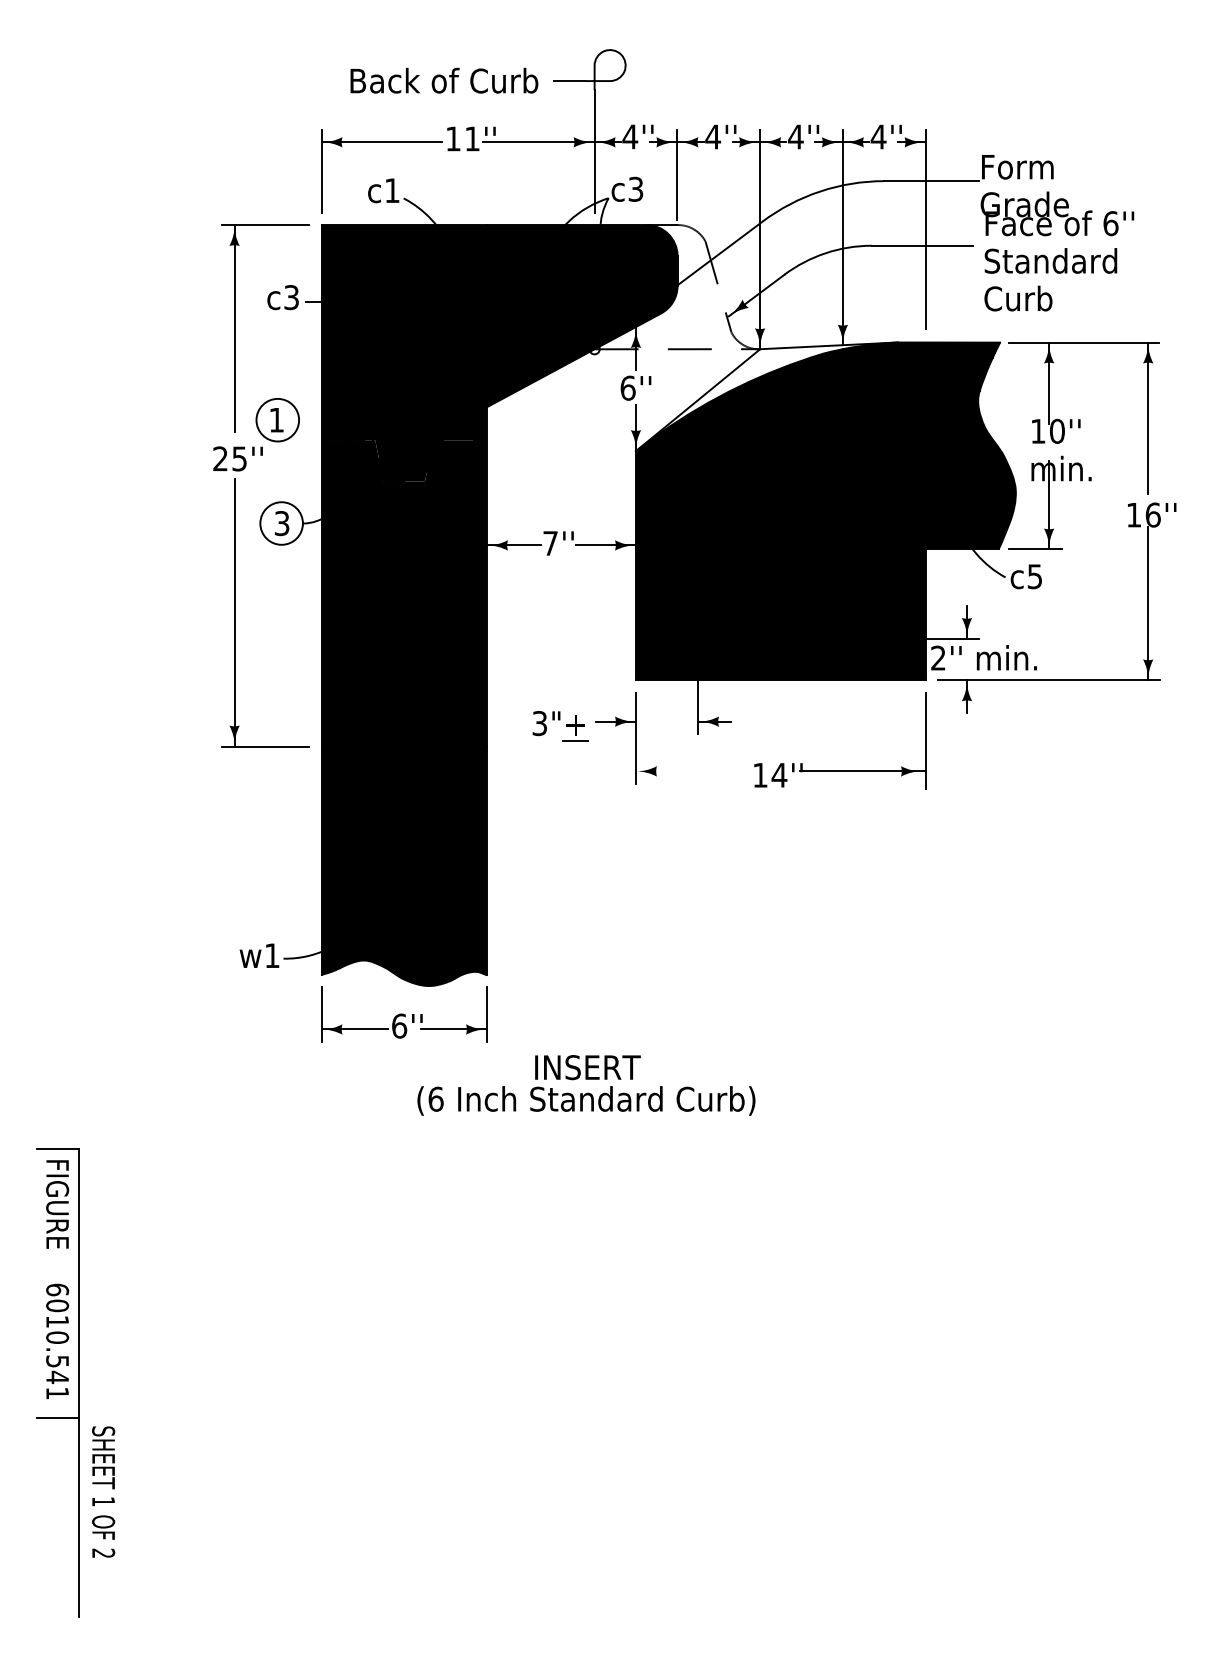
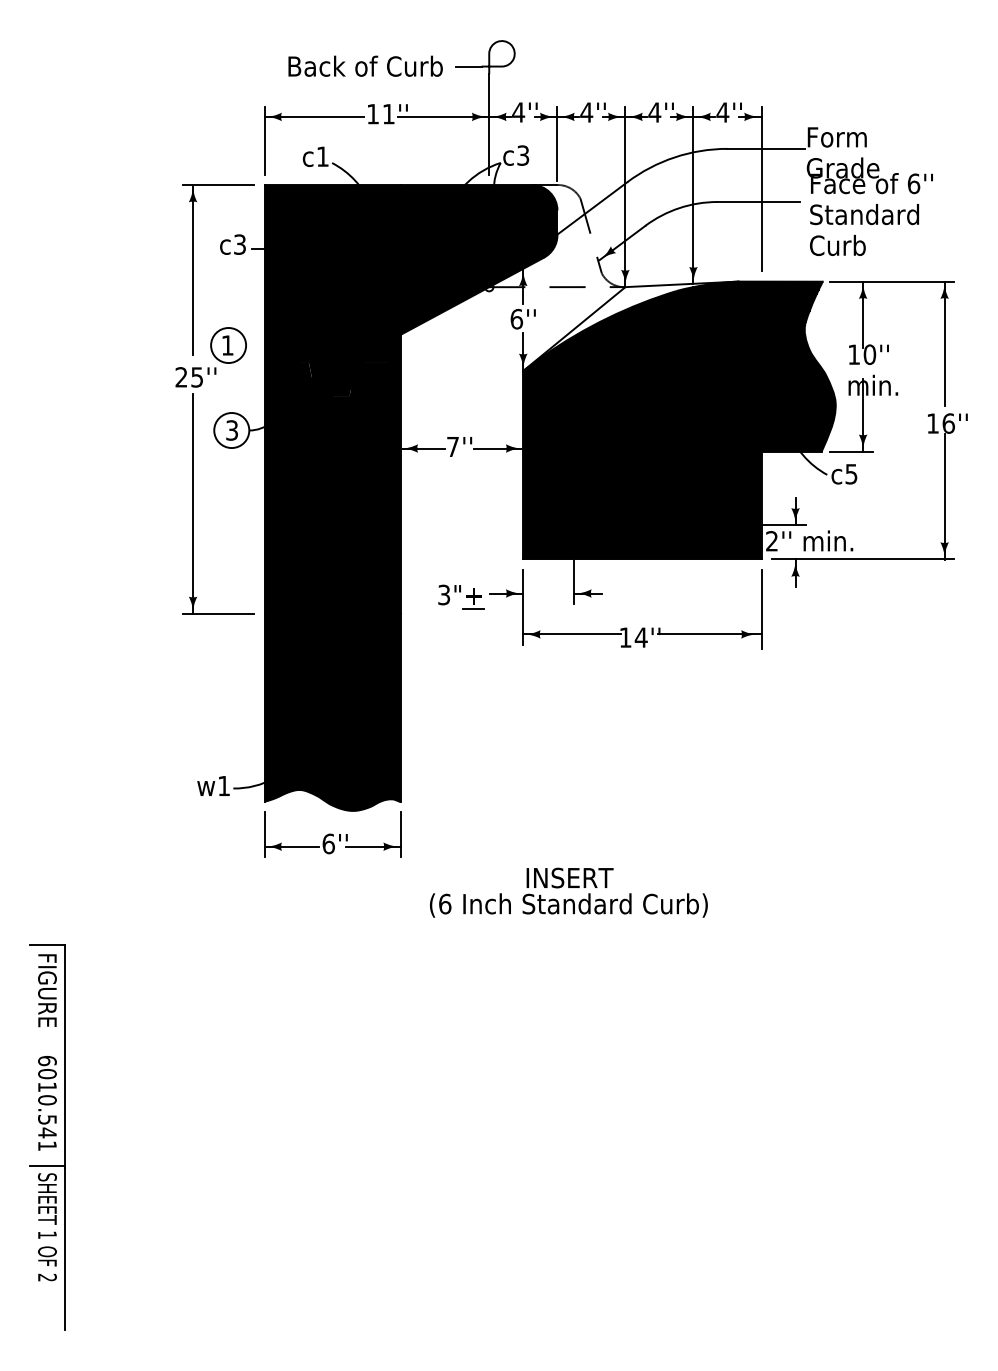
line: (695, 771) -> (572, 634), added
text: (586, 1085) -> (568, 892), moved
text: (103, 1491) -> (47, 1226), moved

